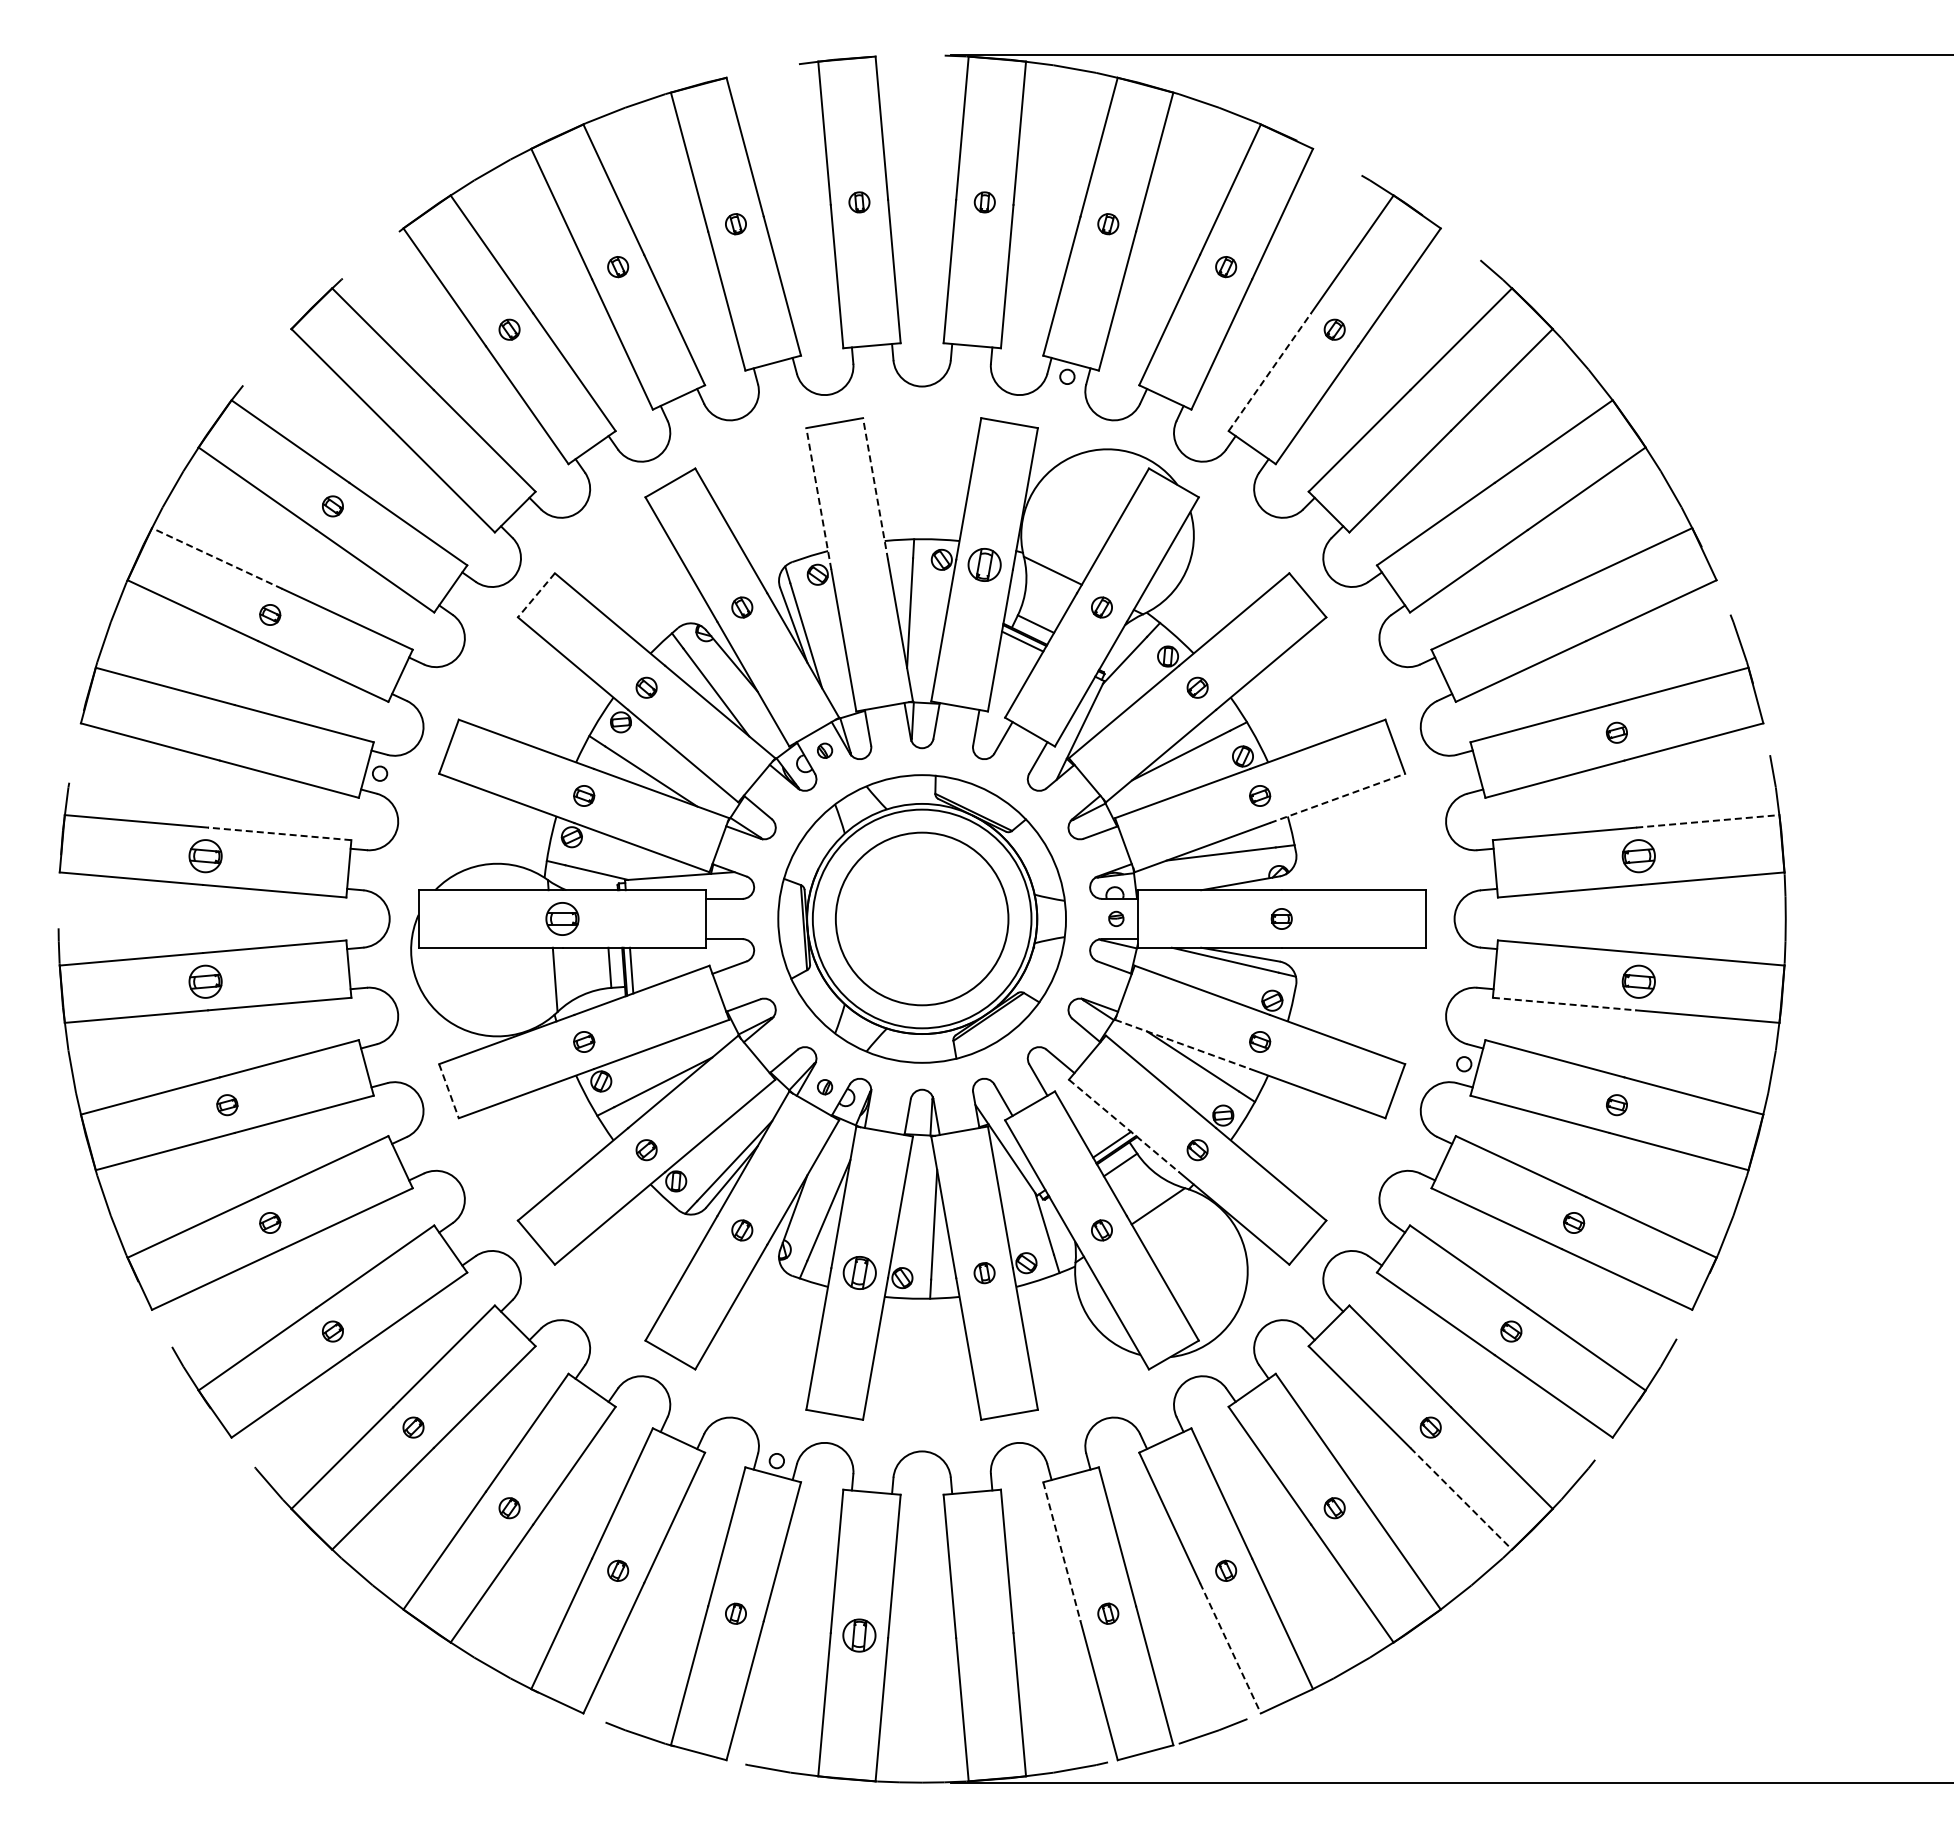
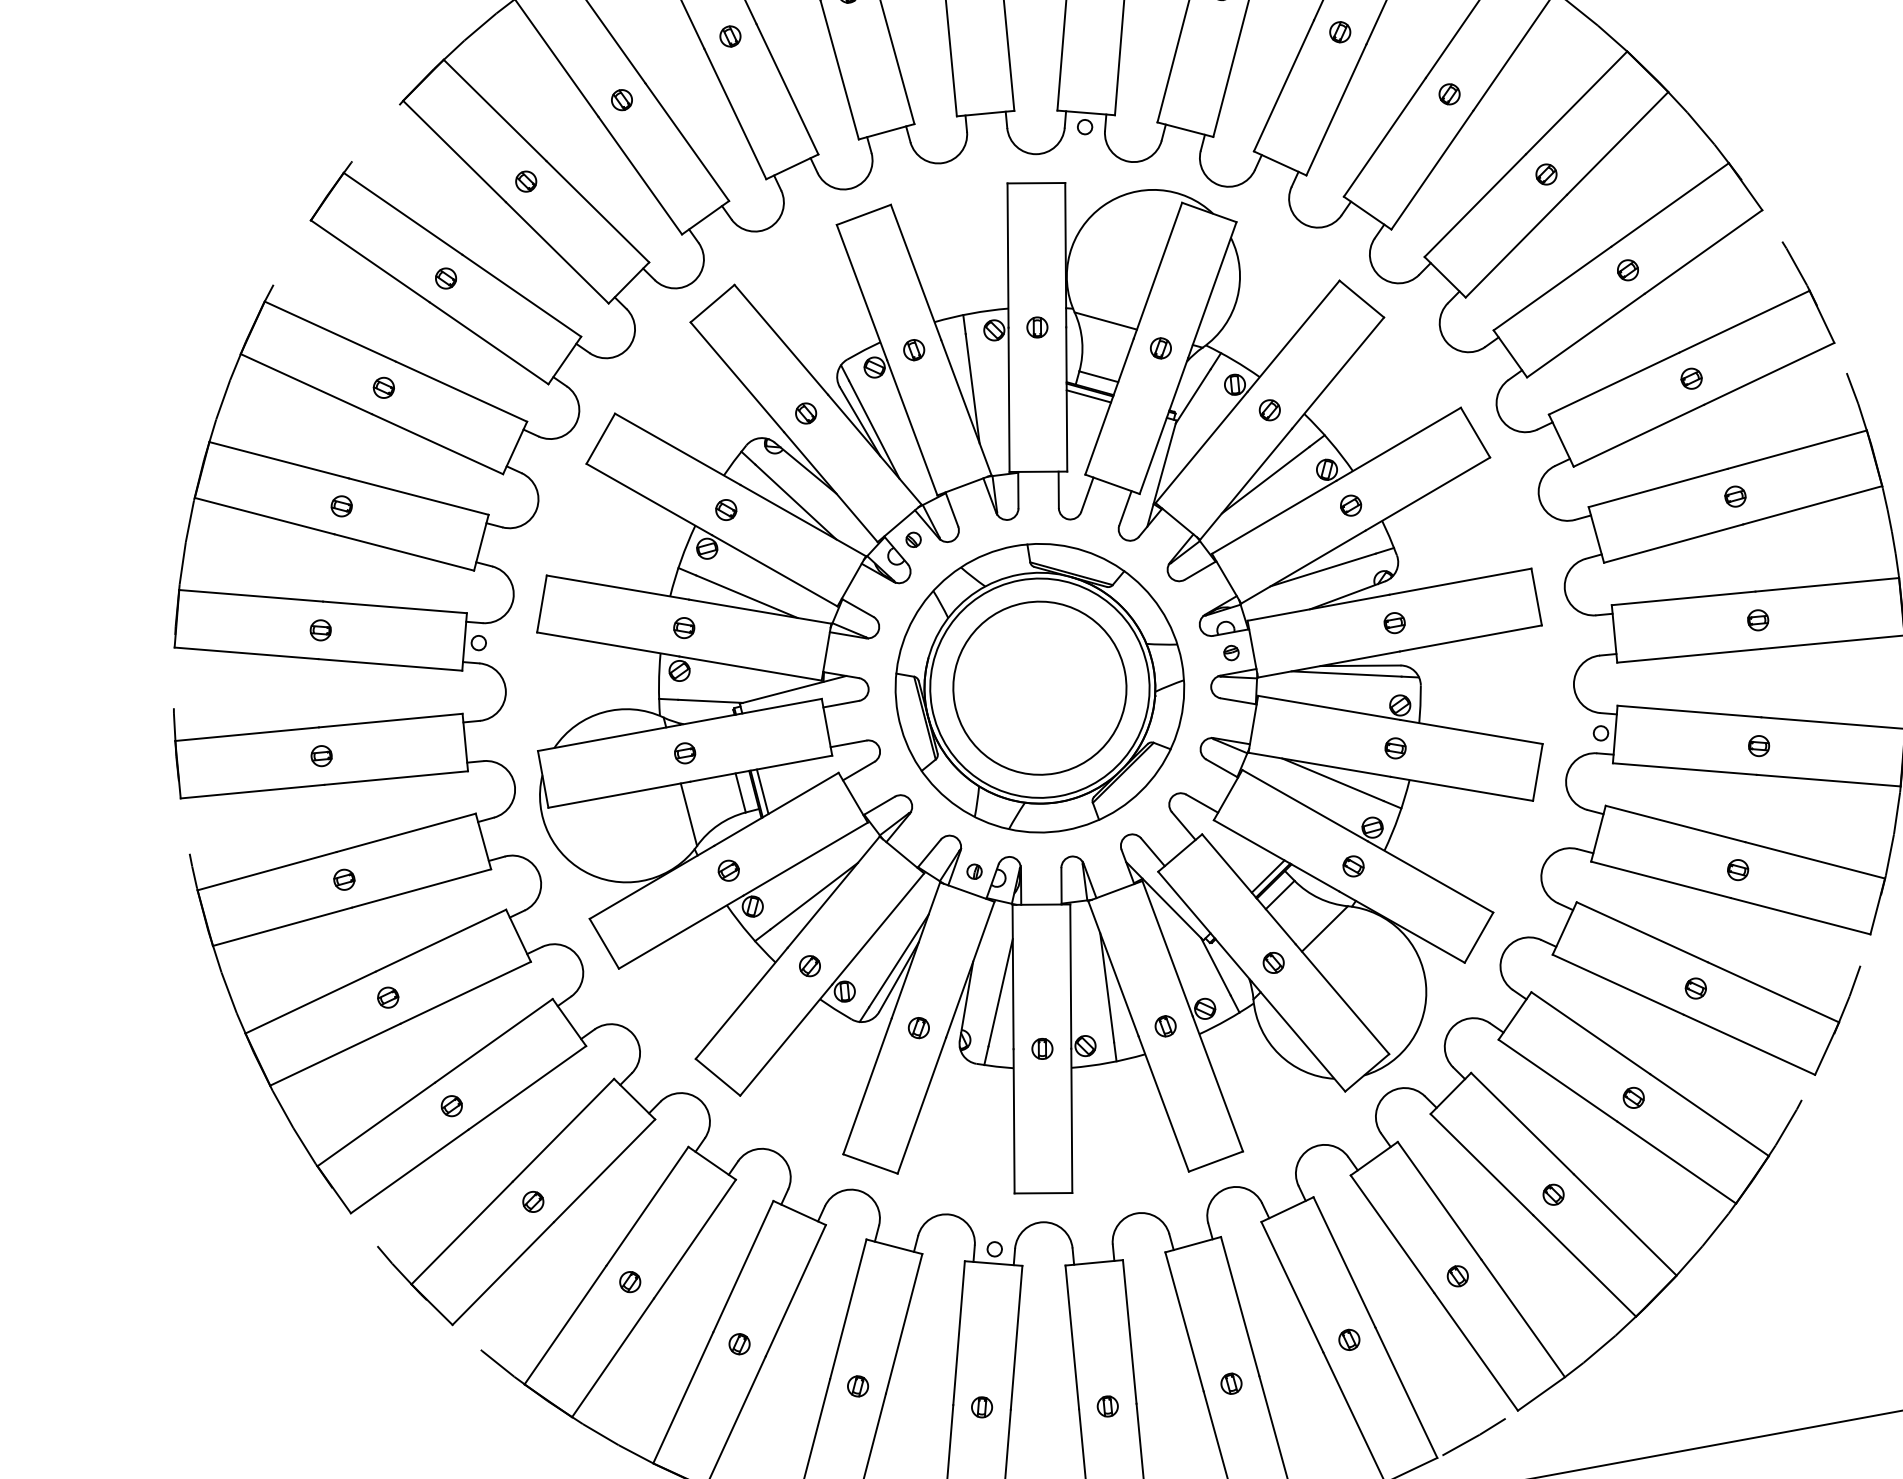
line: (1269, 372) -> (1283, 86), dashed -> solid
part: (413, 410) -> (446, 278), added
part: (1430, 410) -> (1449, 94), added
line: (875, 488) -> (915, 271), dashed -> solid
line: (818, 498) -> (861, 292), dashed -> solid
part: (1511, 506) -> (1546, 174), added
line: (217, 558) -> (279, 460), dashed -> solid
part: (859, 564) -> (913, 349), added
part: (984, 564) -> (1037, 327), size x0.62
line: (536, 595) -> (600, 438), dashed -> solid
part: (1574, 614) -> (1628, 269), added
part: (227, 732) -> (320, 630), added
line: (1337, 798) -> (1427, 494), dashed -> solid
line: (1707, 821) -> (1797, 449), dashed -> solid
line: (279, 833) -> (390, 720), dashed -> solid
part: (205, 856) -> (321, 756), size x0.62
part: (1638, 856) -> (1735, 496), size x0.62
part: (562, 918) -> (685, 752), size x0.62
part: (205, 981) -> (344, 879), size x0.62
part: (1638, 981) -> (1757, 620), size x0.62
line: (1564, 1004) -> (1689, 656), dashed -> solid
line: (1182, 1044) -> (1319, 764), dashed -> solid
line: (449, 1091) -> (604, 943), dashed -> solid
line: (1124, 1125) -> (1276, 855), dashed -> solid
part: (859, 1273) -> (1042, 1049), size x0.62
line: (1461, 1498) -> (1676, 1162), dashed -> solid
line: (1061, 1551) -> (1291, 1286), dashed -> solid
part: (859, 1635) -> (1107, 1406), size x0.62
part: (984, 1635) -> (1231, 1383), added
line: (1230, 1648) -> (1476, 1352), dashed -> solid

